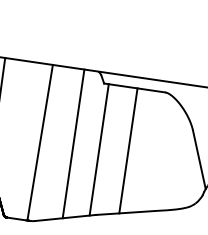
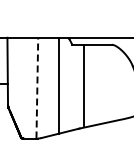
line: (40, 141) -> (37, 87), solid -> dashed
line: (99, 148) -> (75, 86), removed
line: (127, 149) -> (83, 84), moved

